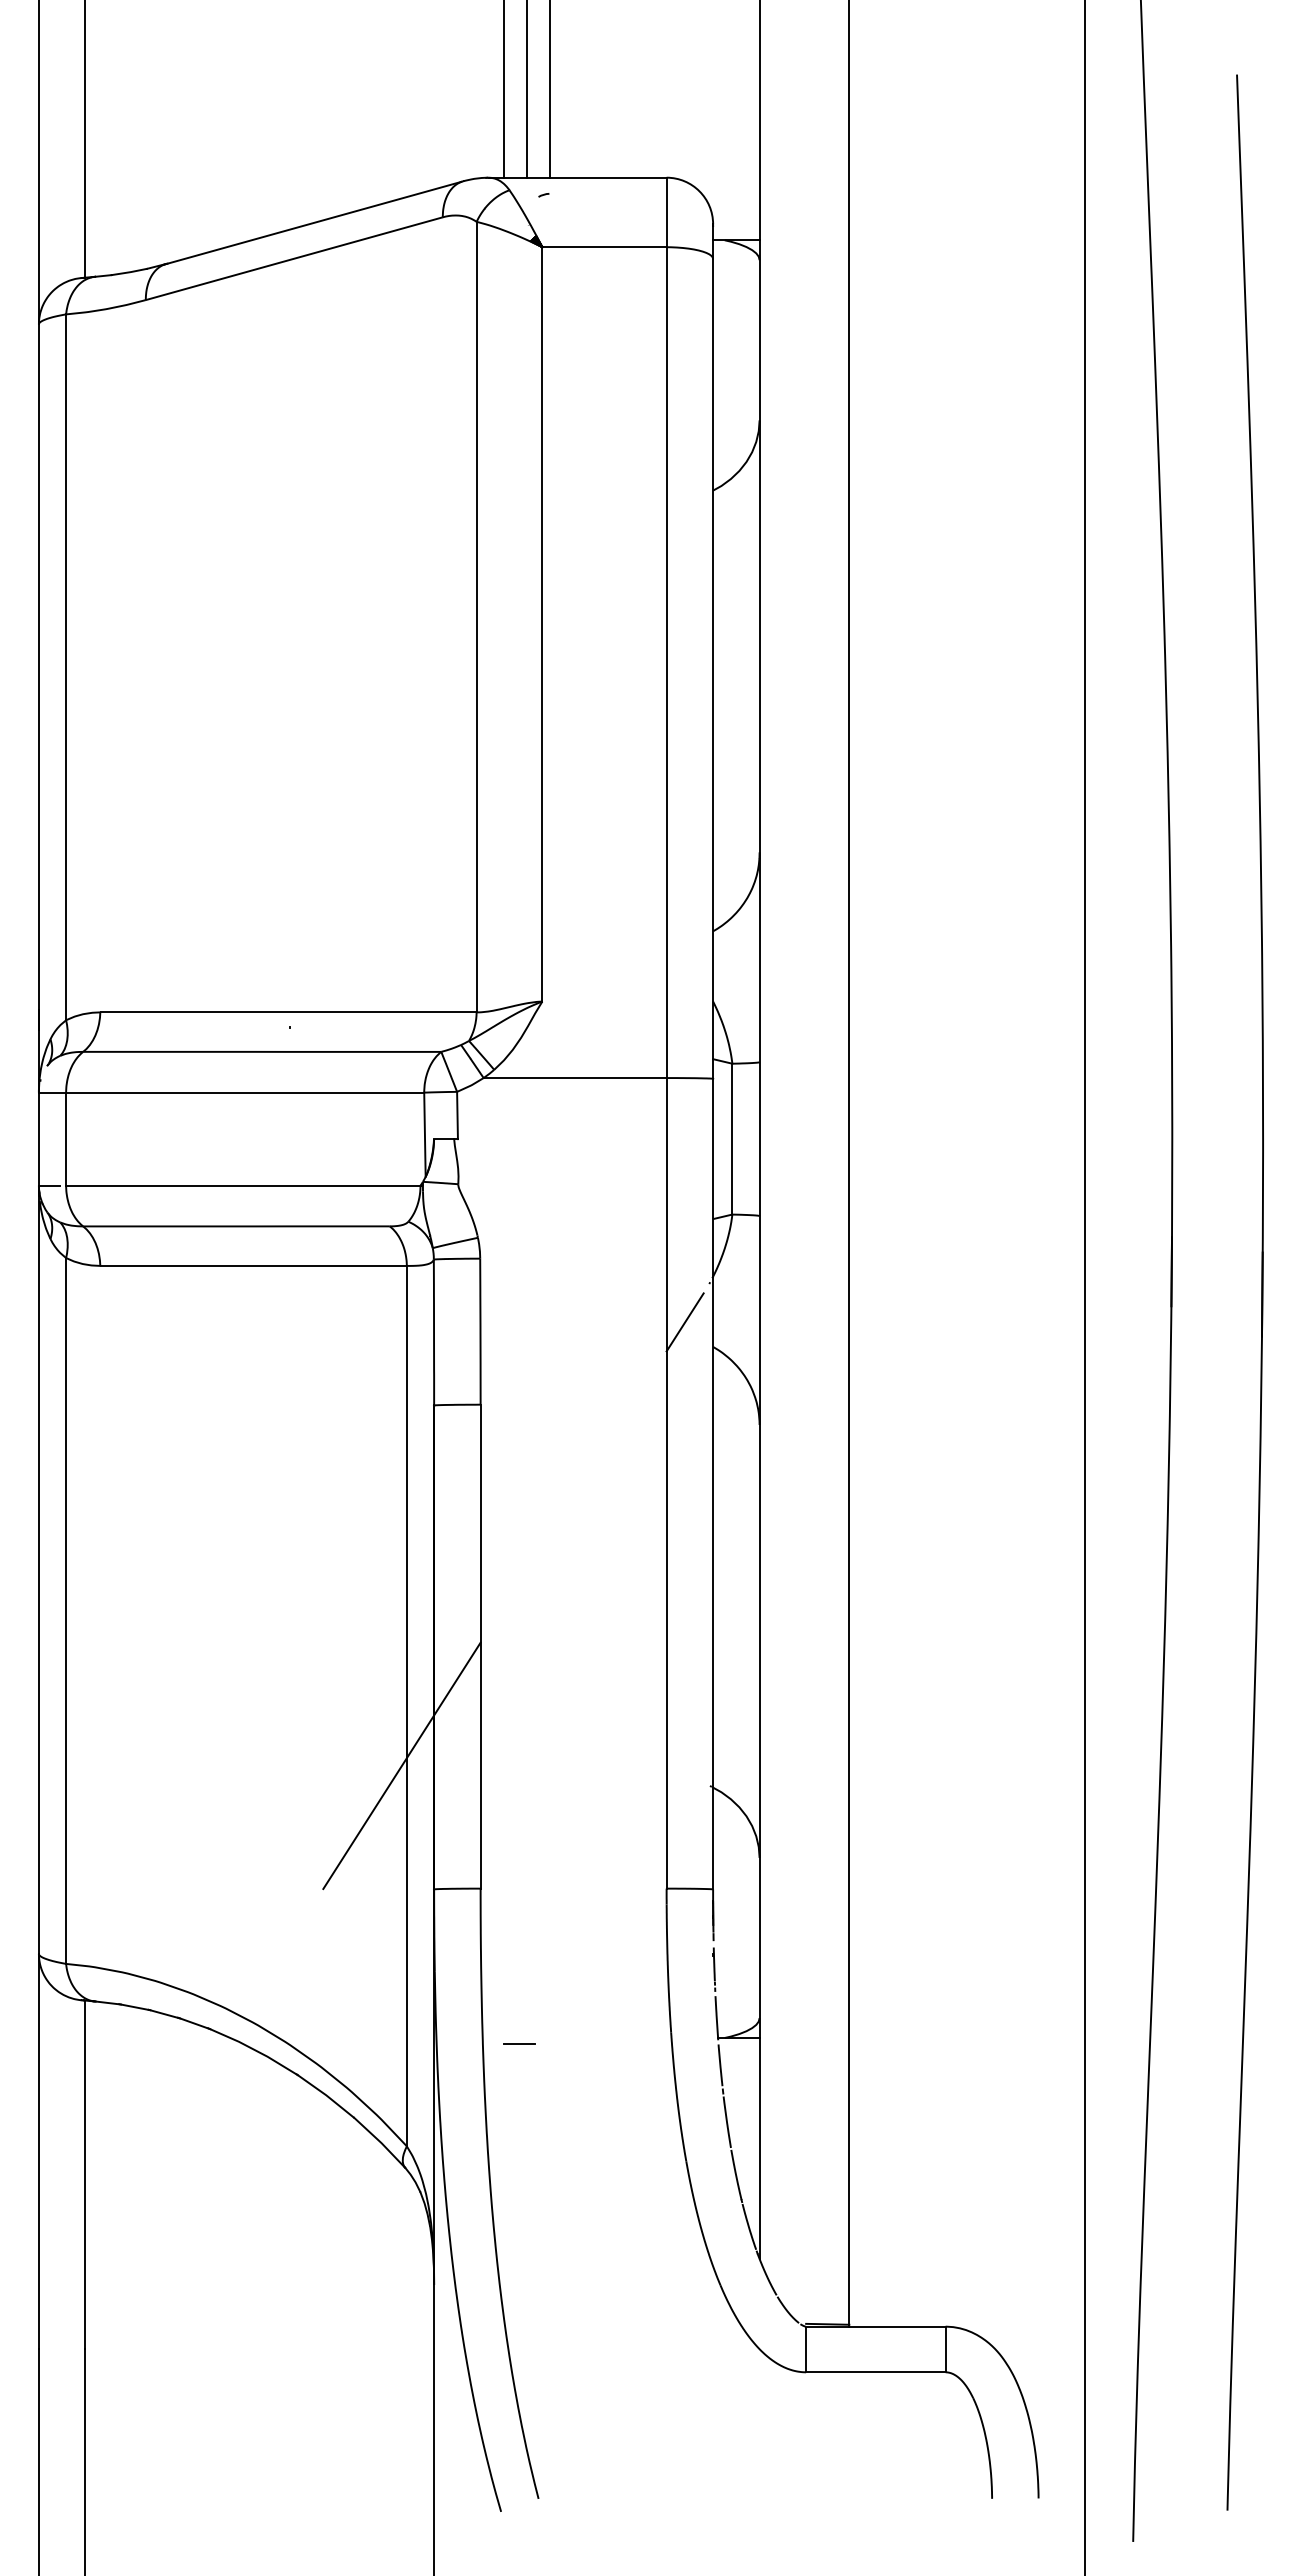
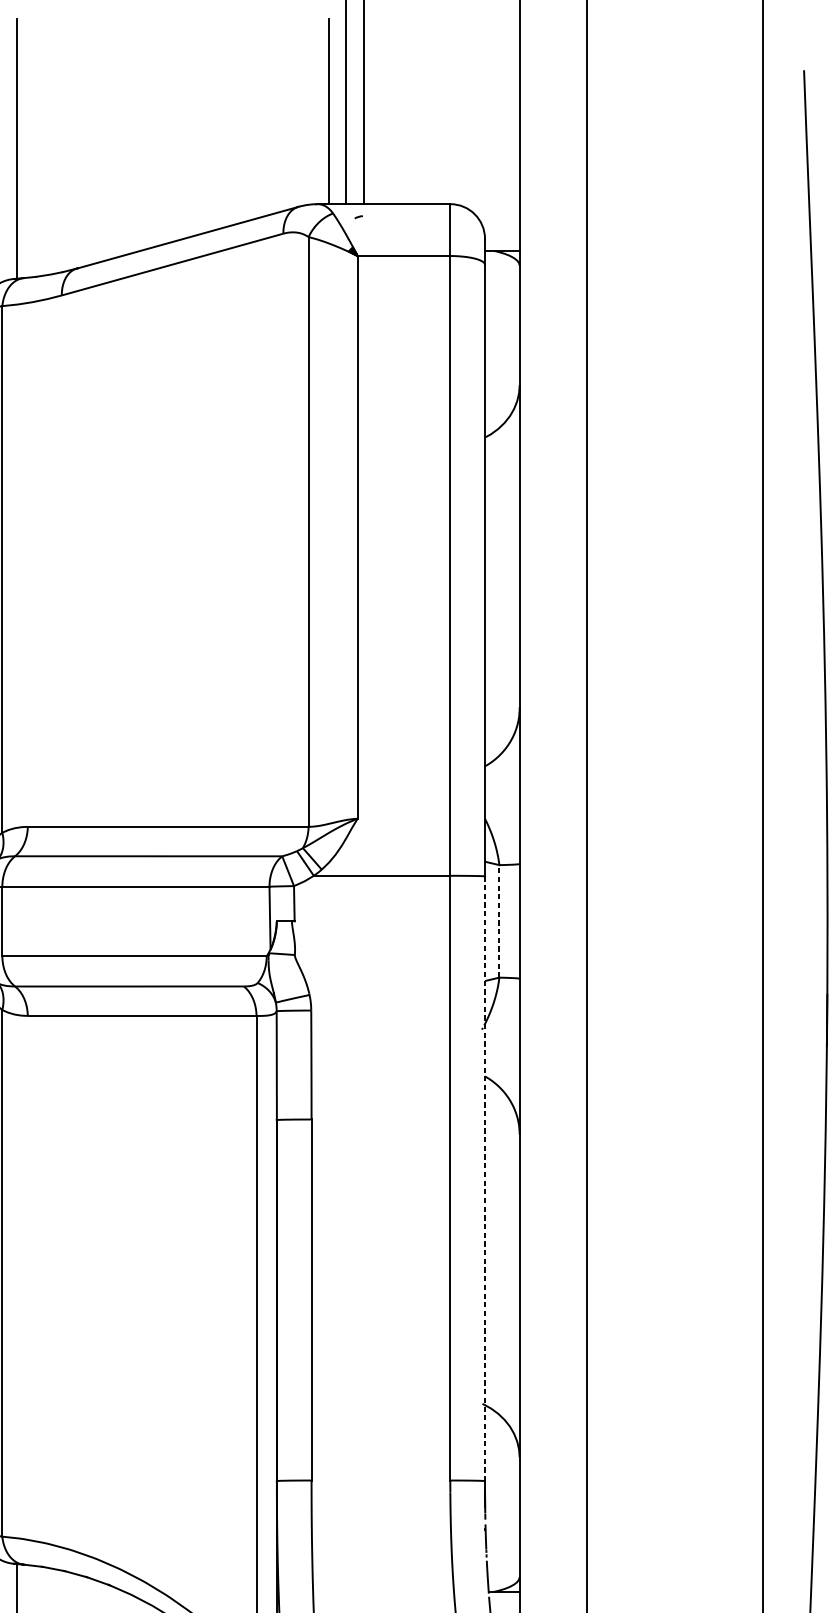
line: (732, 1138) -> (499, 920), solid -> dashed
line: (684, 1322) -> (463, 1058), removed
line: (713, 1484) -> (485, 1179), solid -> dashed
line: (401, 1765) -> (252, 1388), removed
line: (519, 2043) -> (340, 1596), removed

